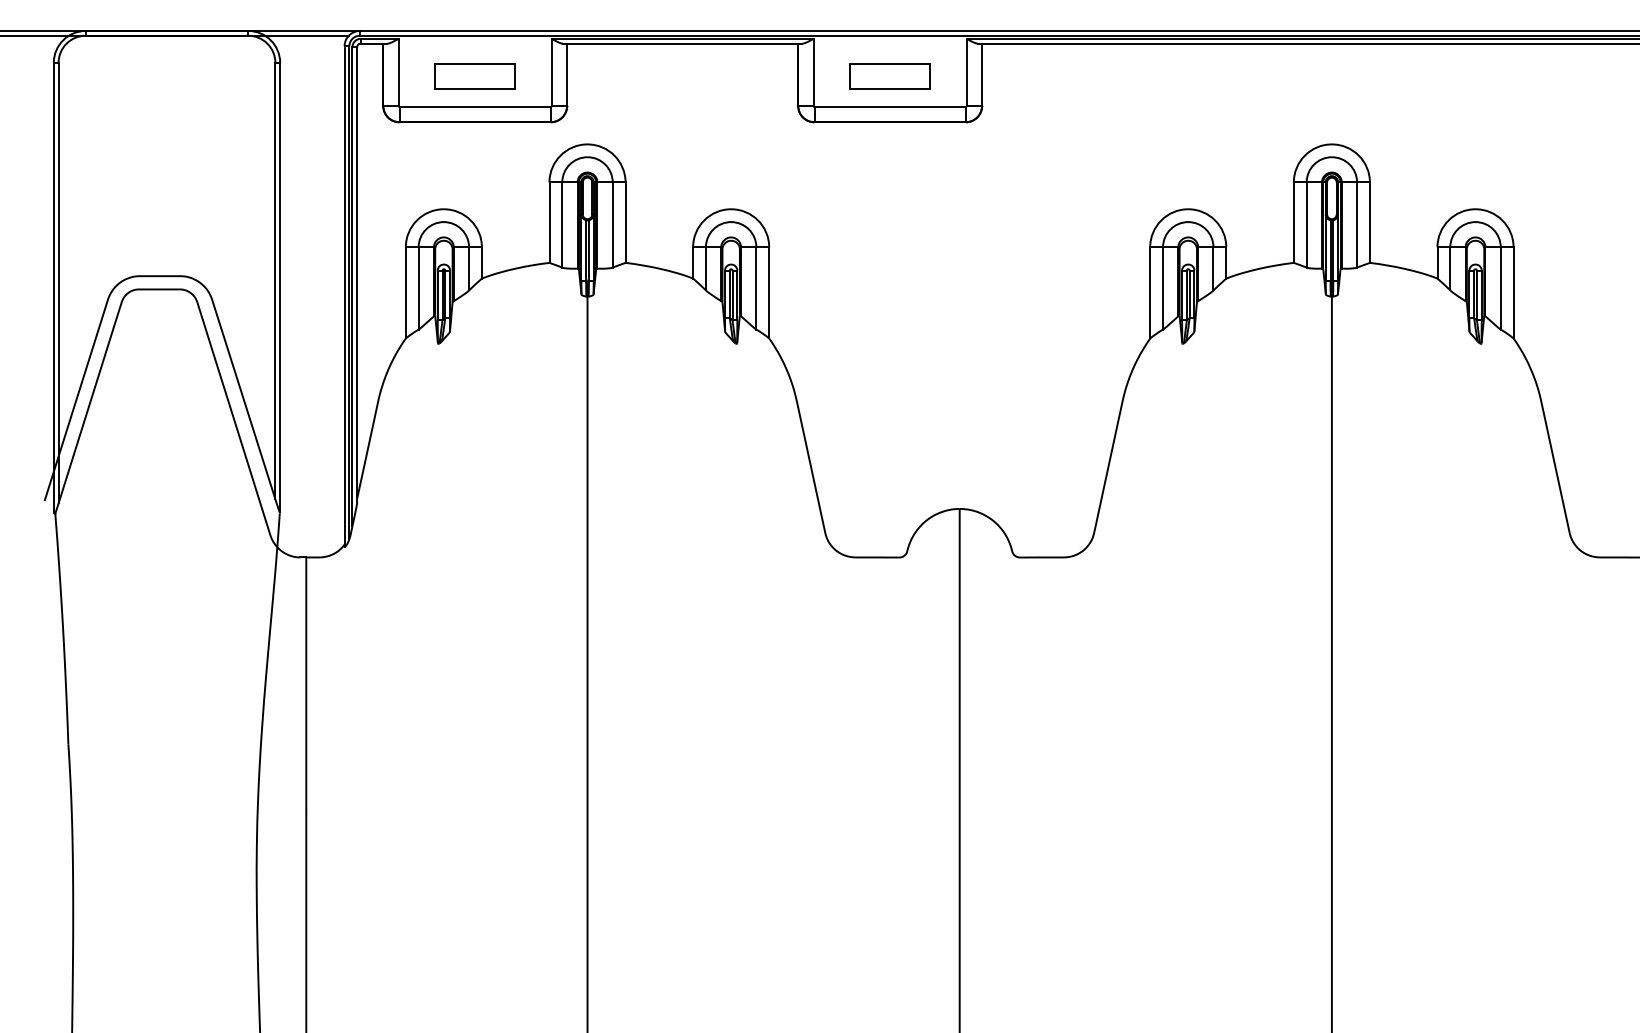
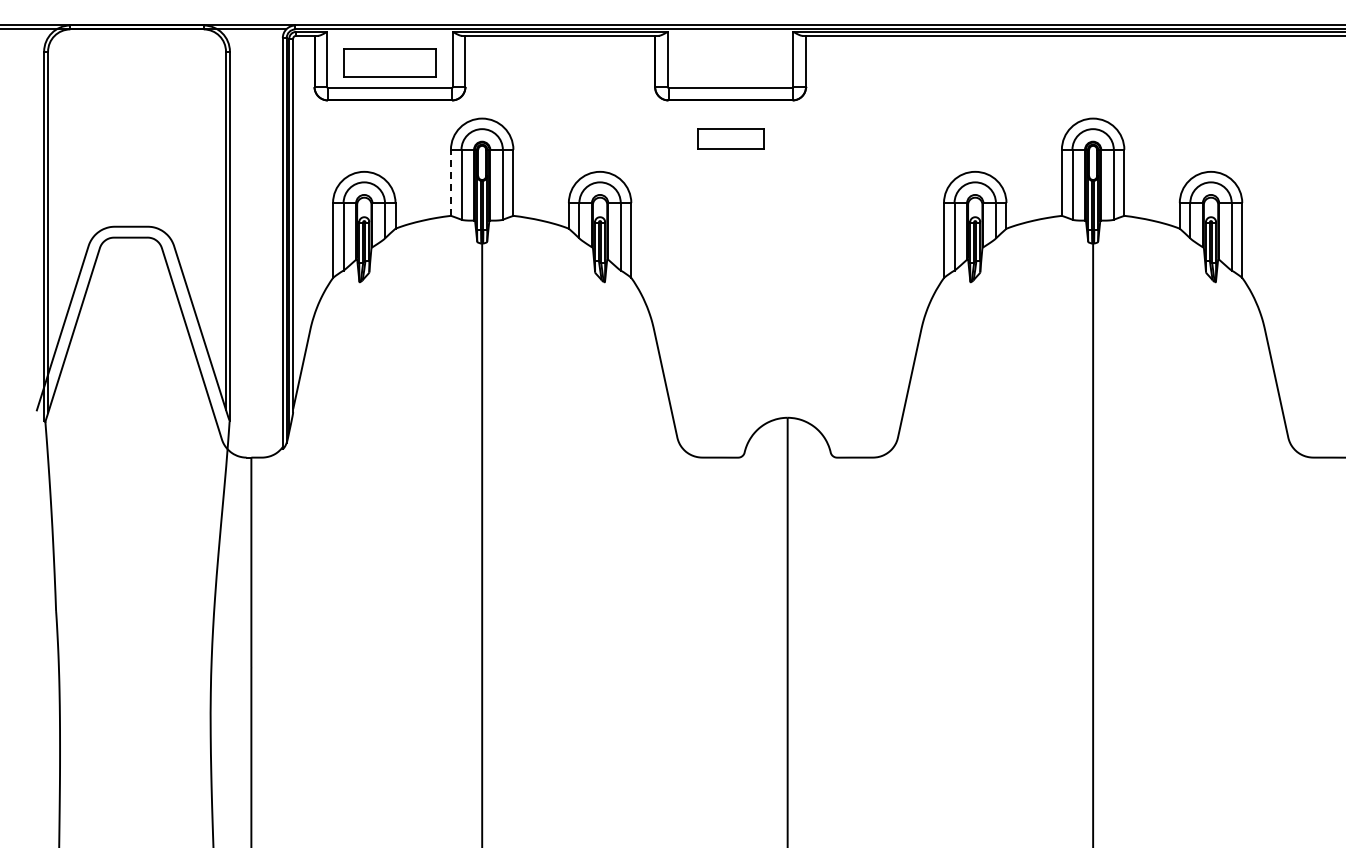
part: (474, 76) -> (389, 62), size x1.4
part: (890, 76) -> (730, 138), moved
line: (550, 222) -> (451, 182), solid -> dashed

